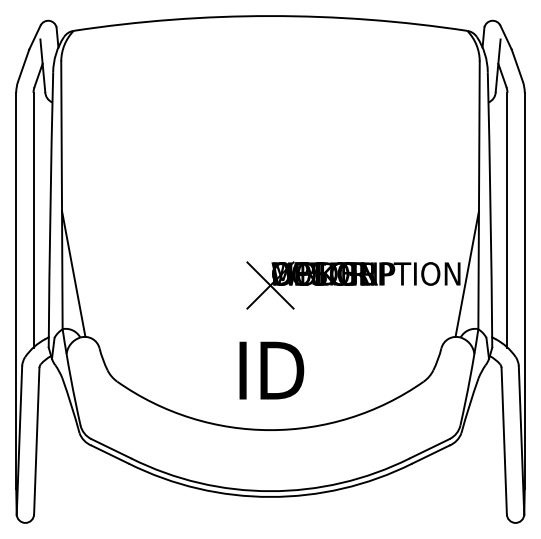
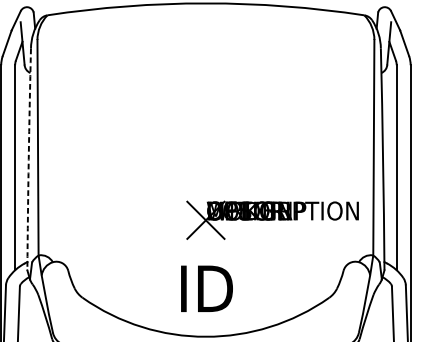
arc: (50, 209) -> (28, 159), solid -> dashed
line: (73, 273) -> (47, 210), removed
line: (466, 273) -> (363, 210), removed

